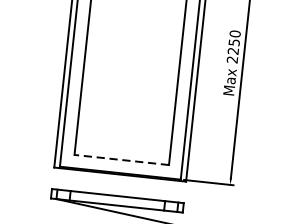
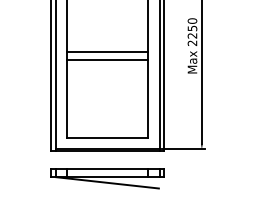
line: (132, 58) -> (107, 51), added
line: (131, 69) -> (107, 60), added
line: (121, 160) -> (107, 138), dashed -> solid

